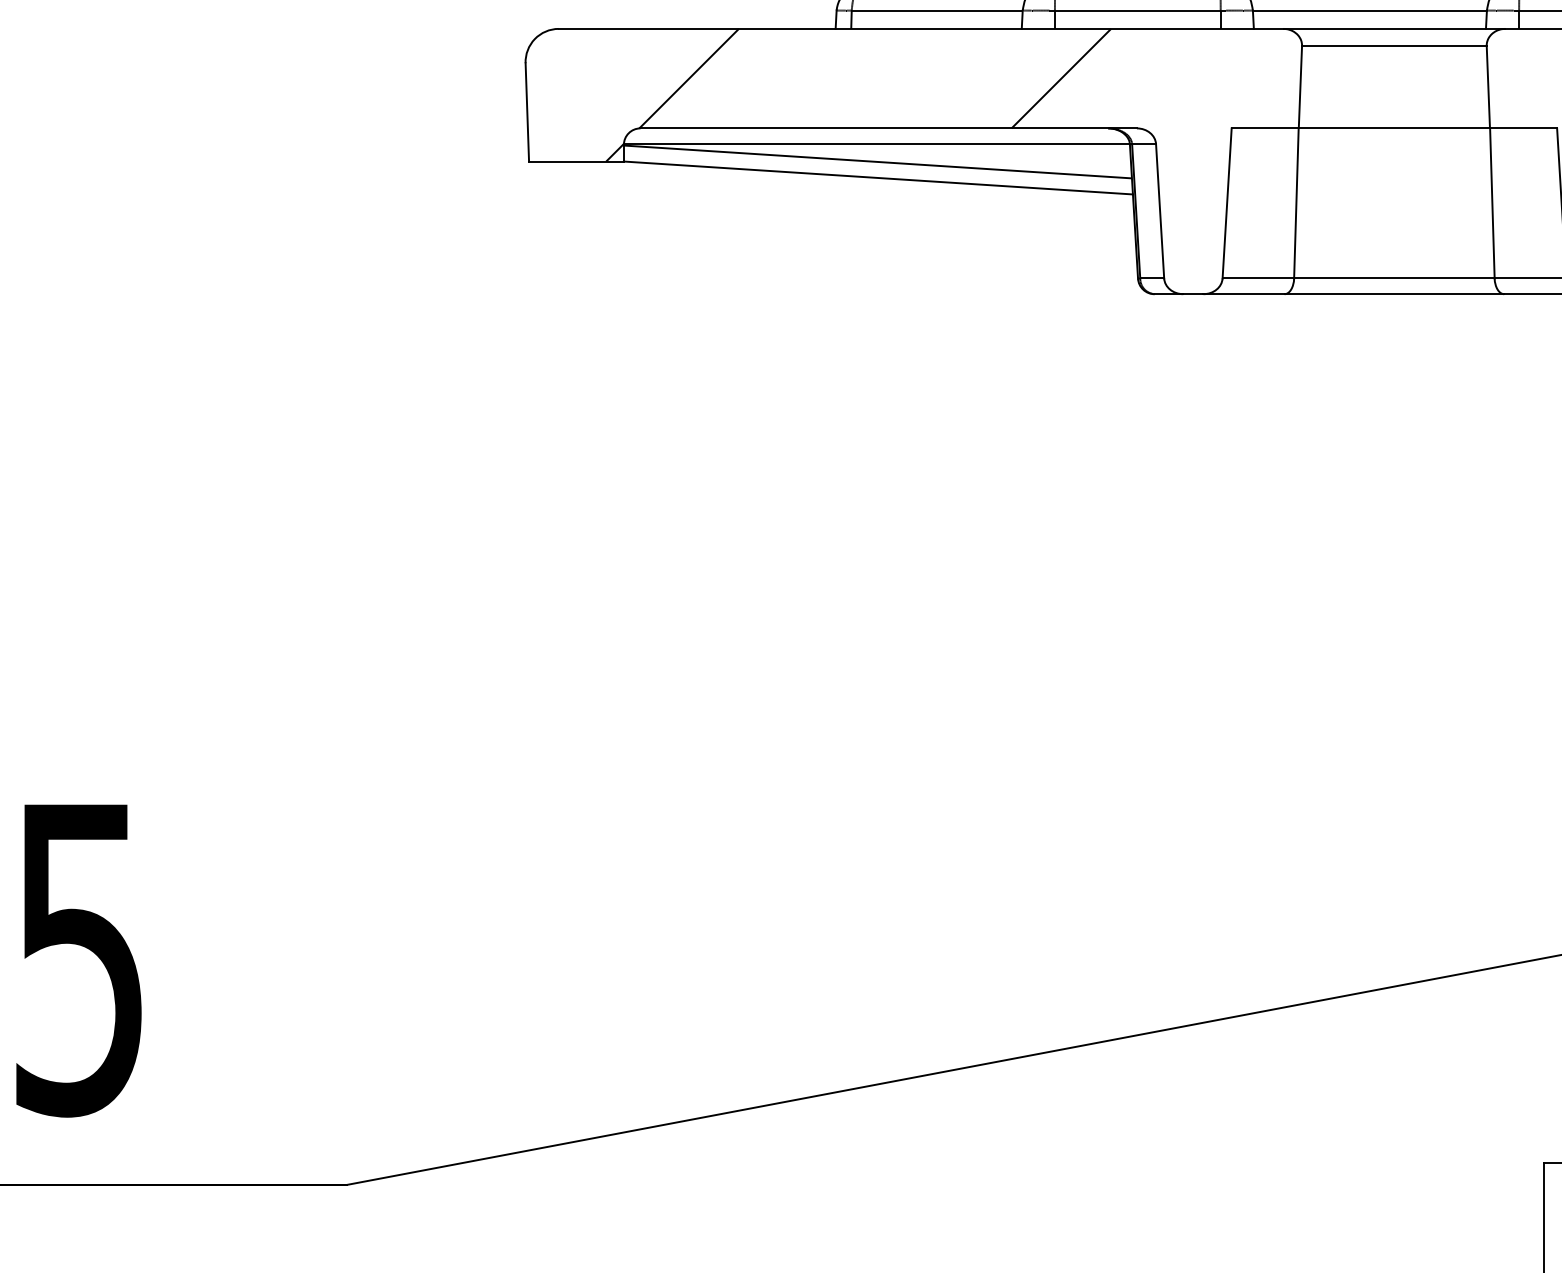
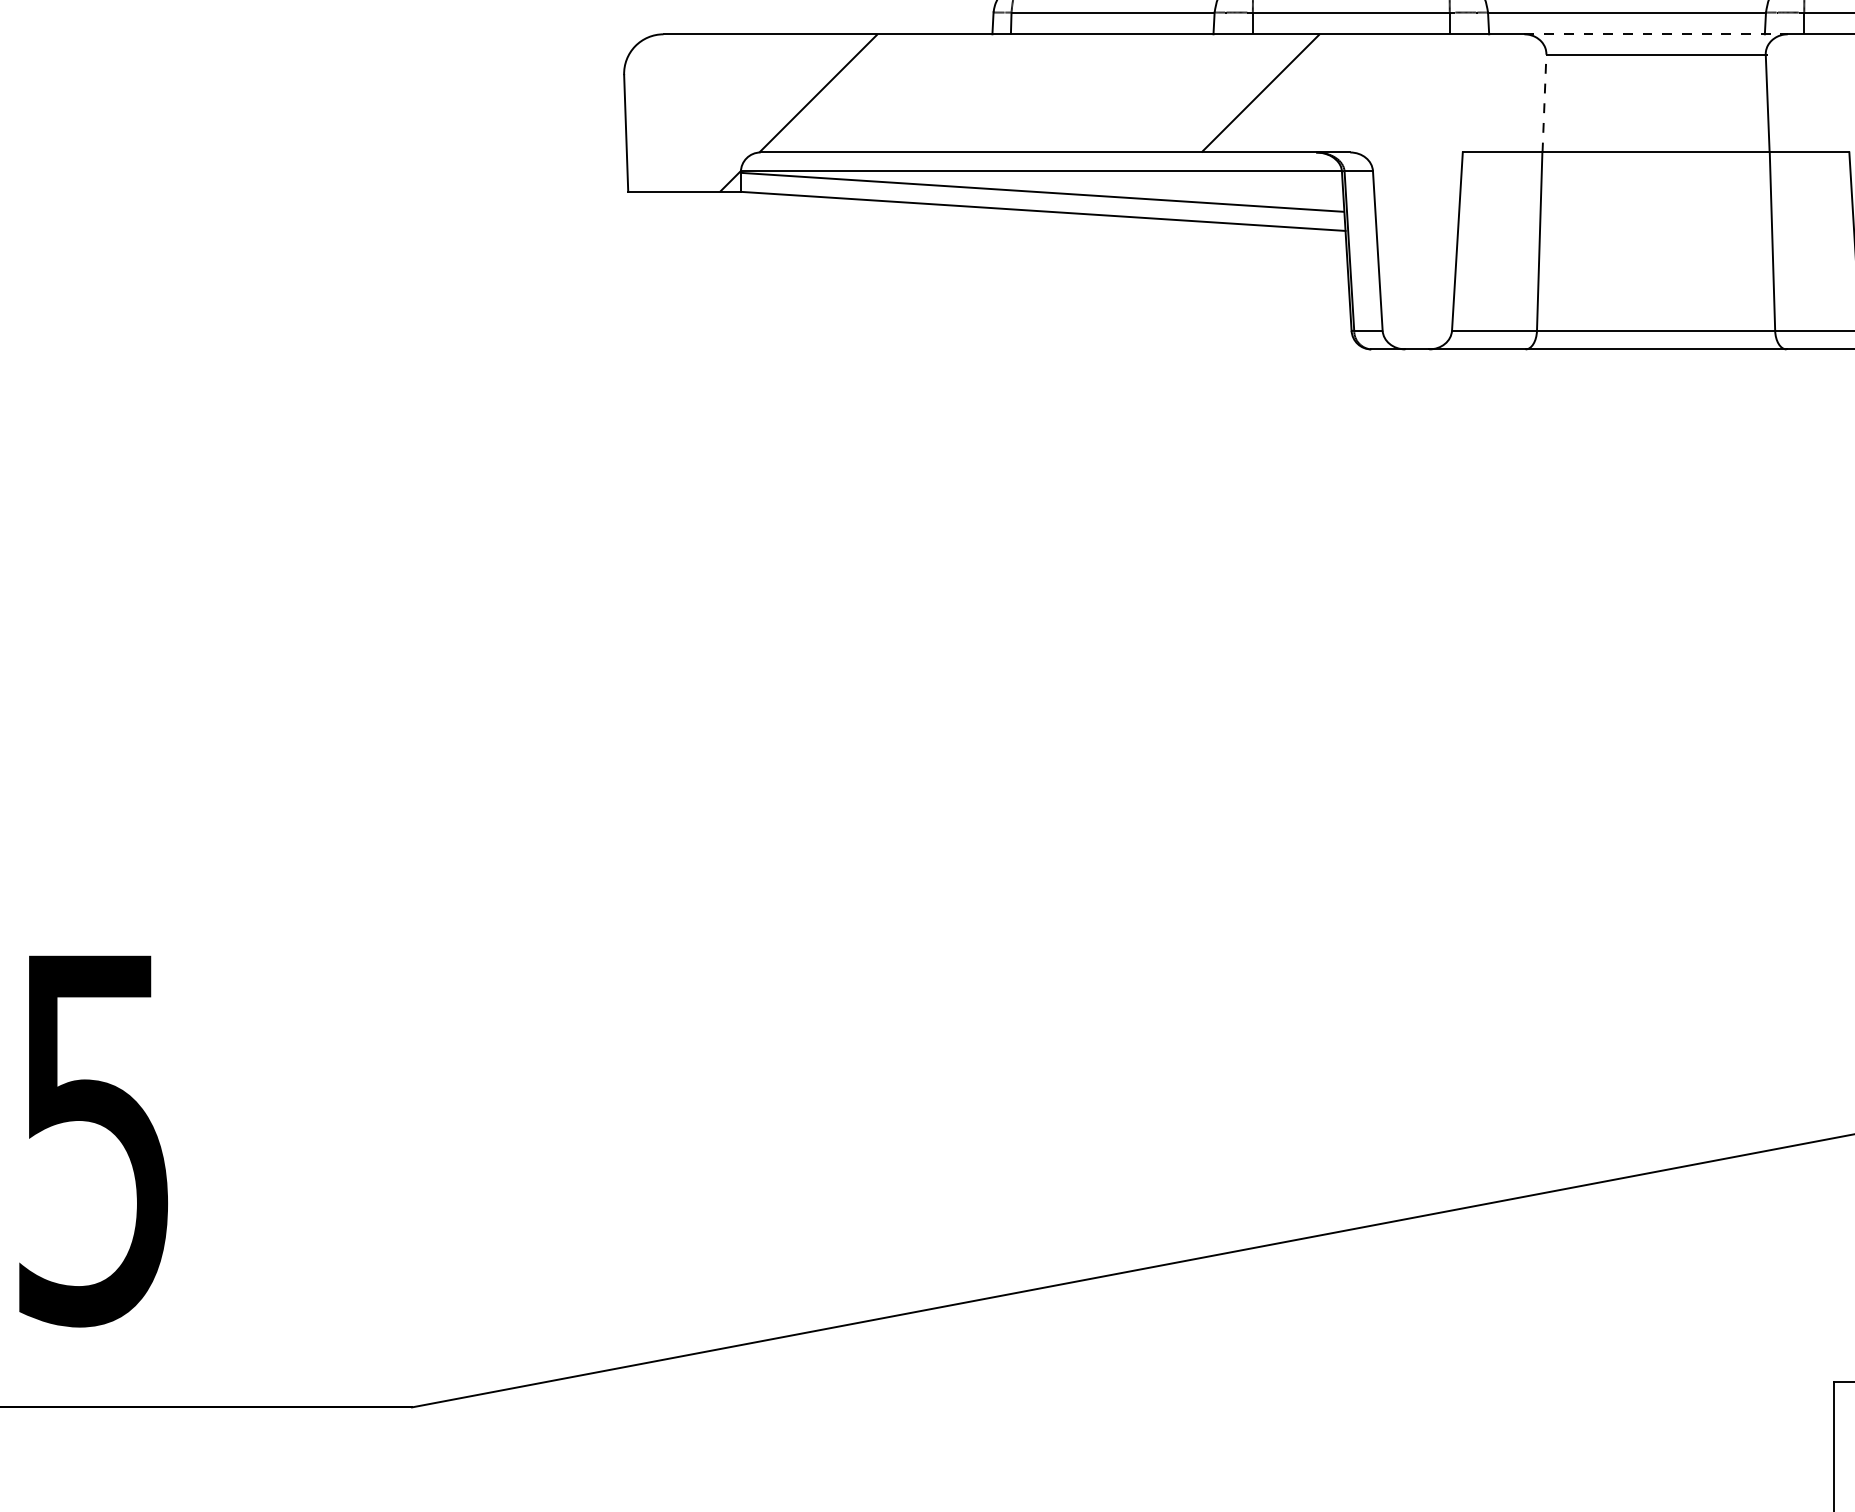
line: (1394, 29) -> (1656, 34), solid -> dashed
line: (1300, 86) -> (1544, 102), solid -> dashed

